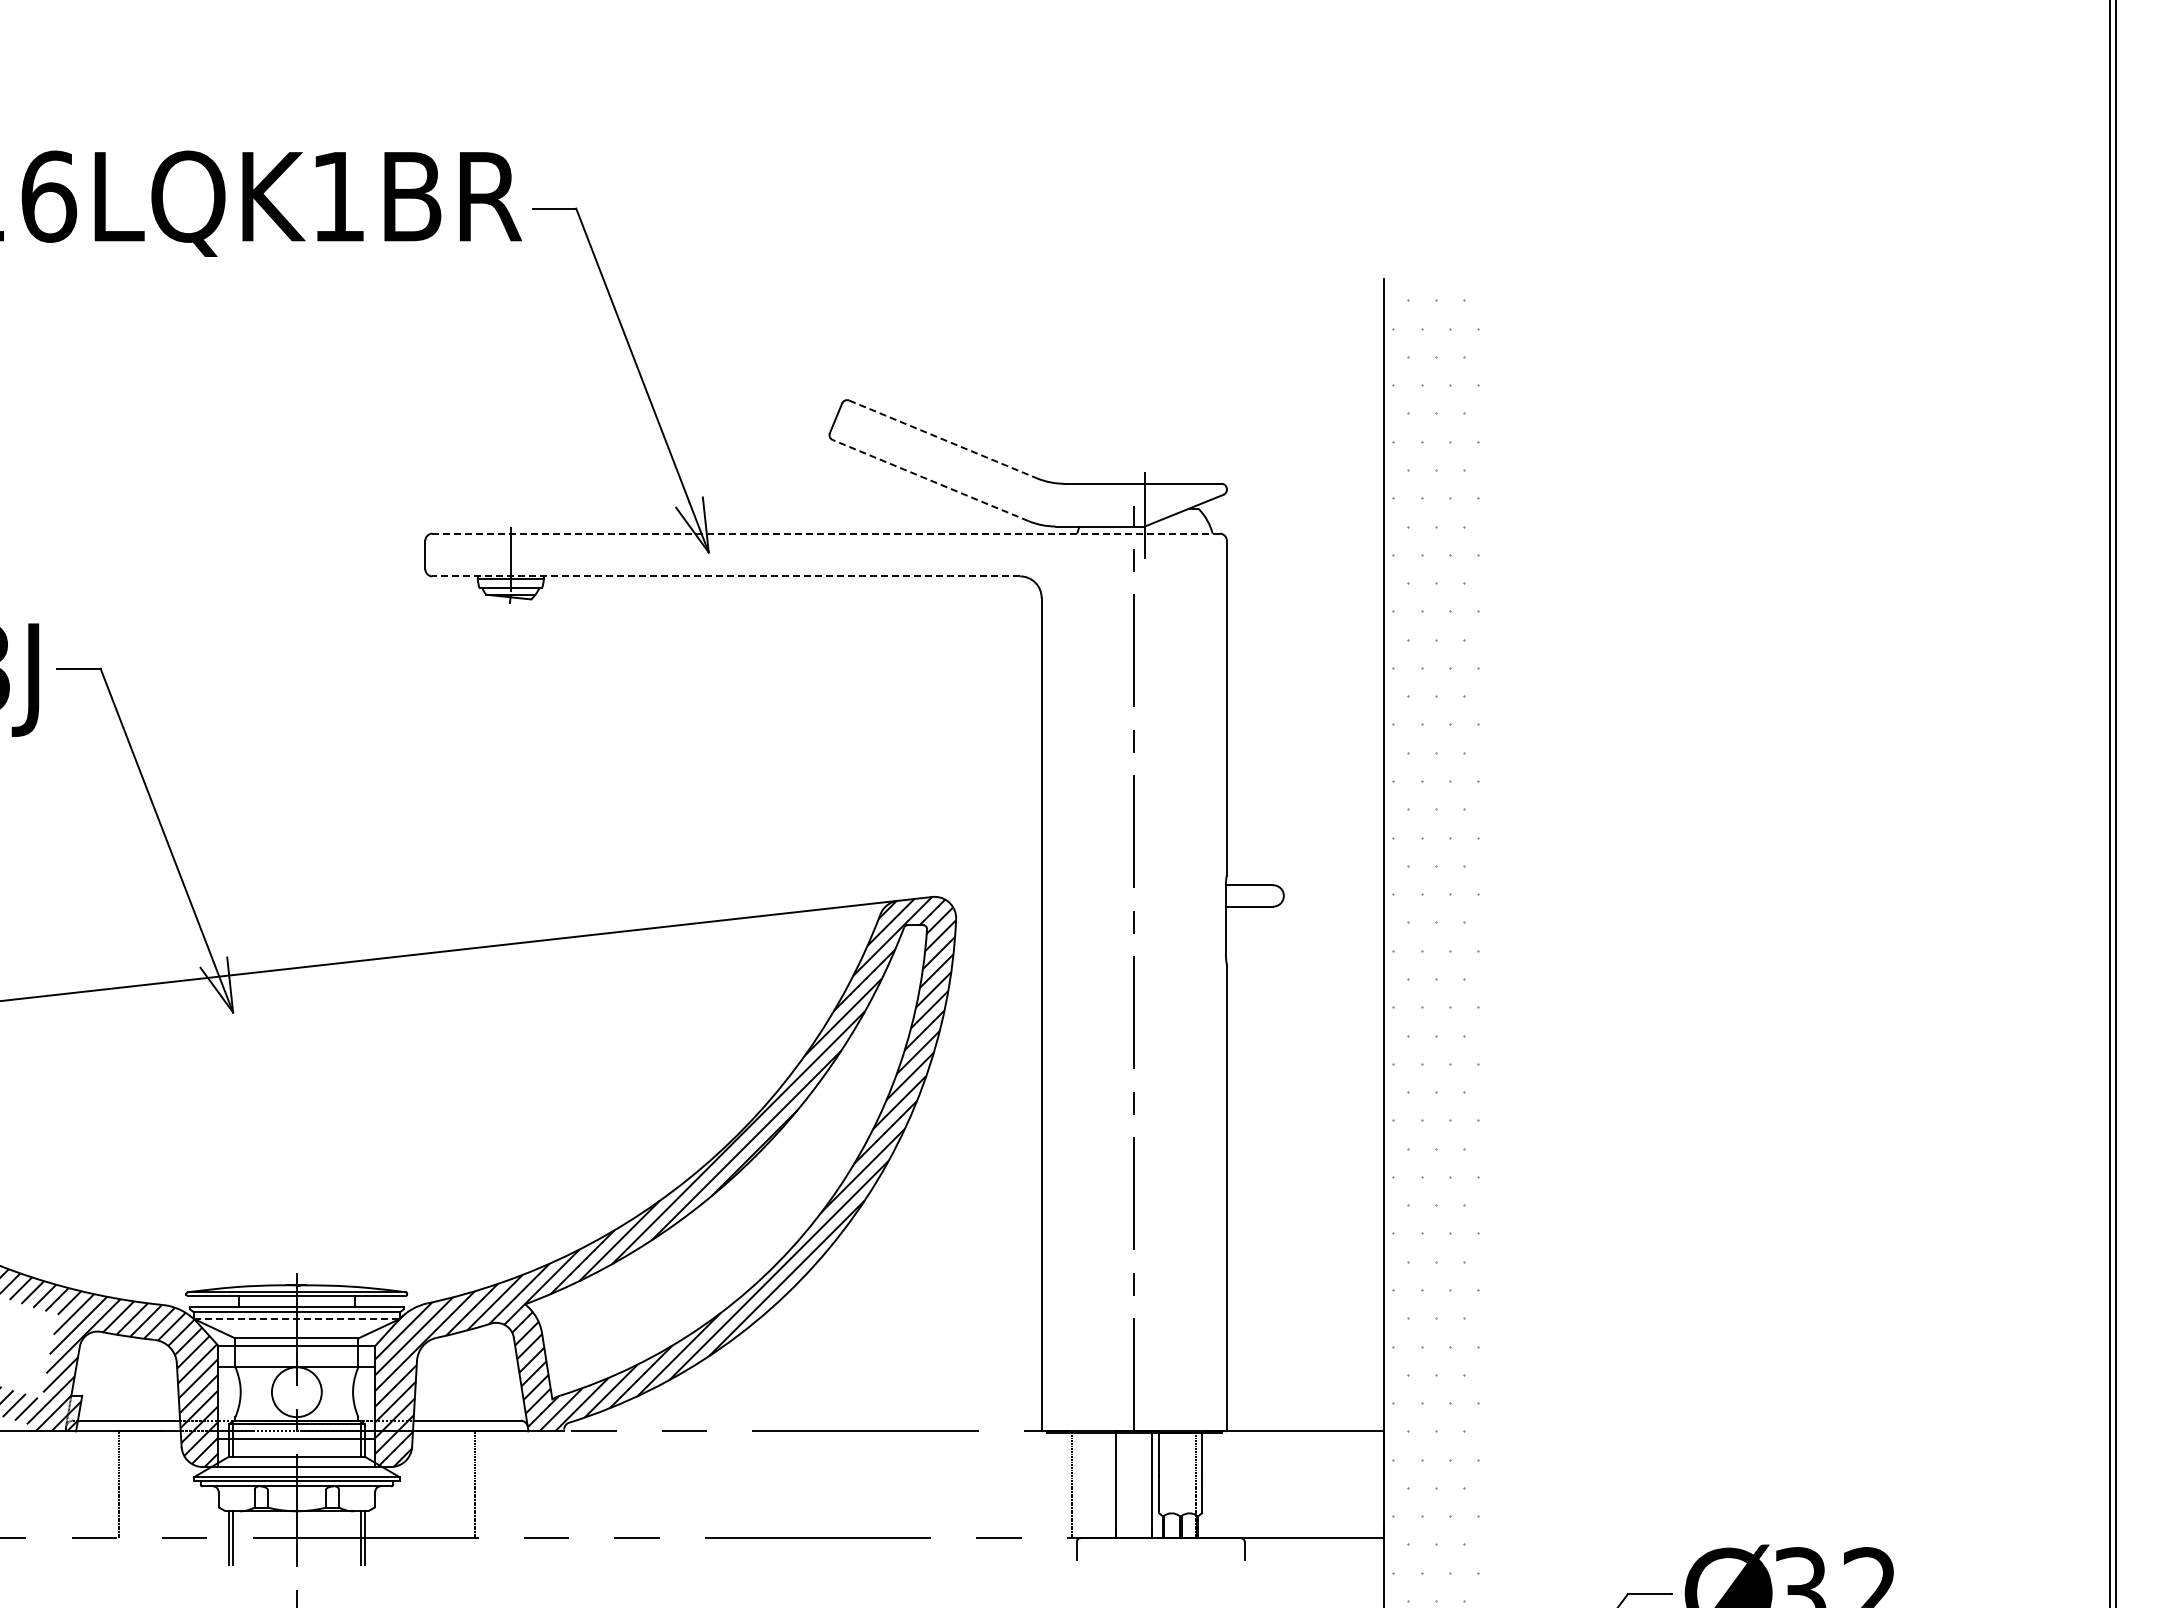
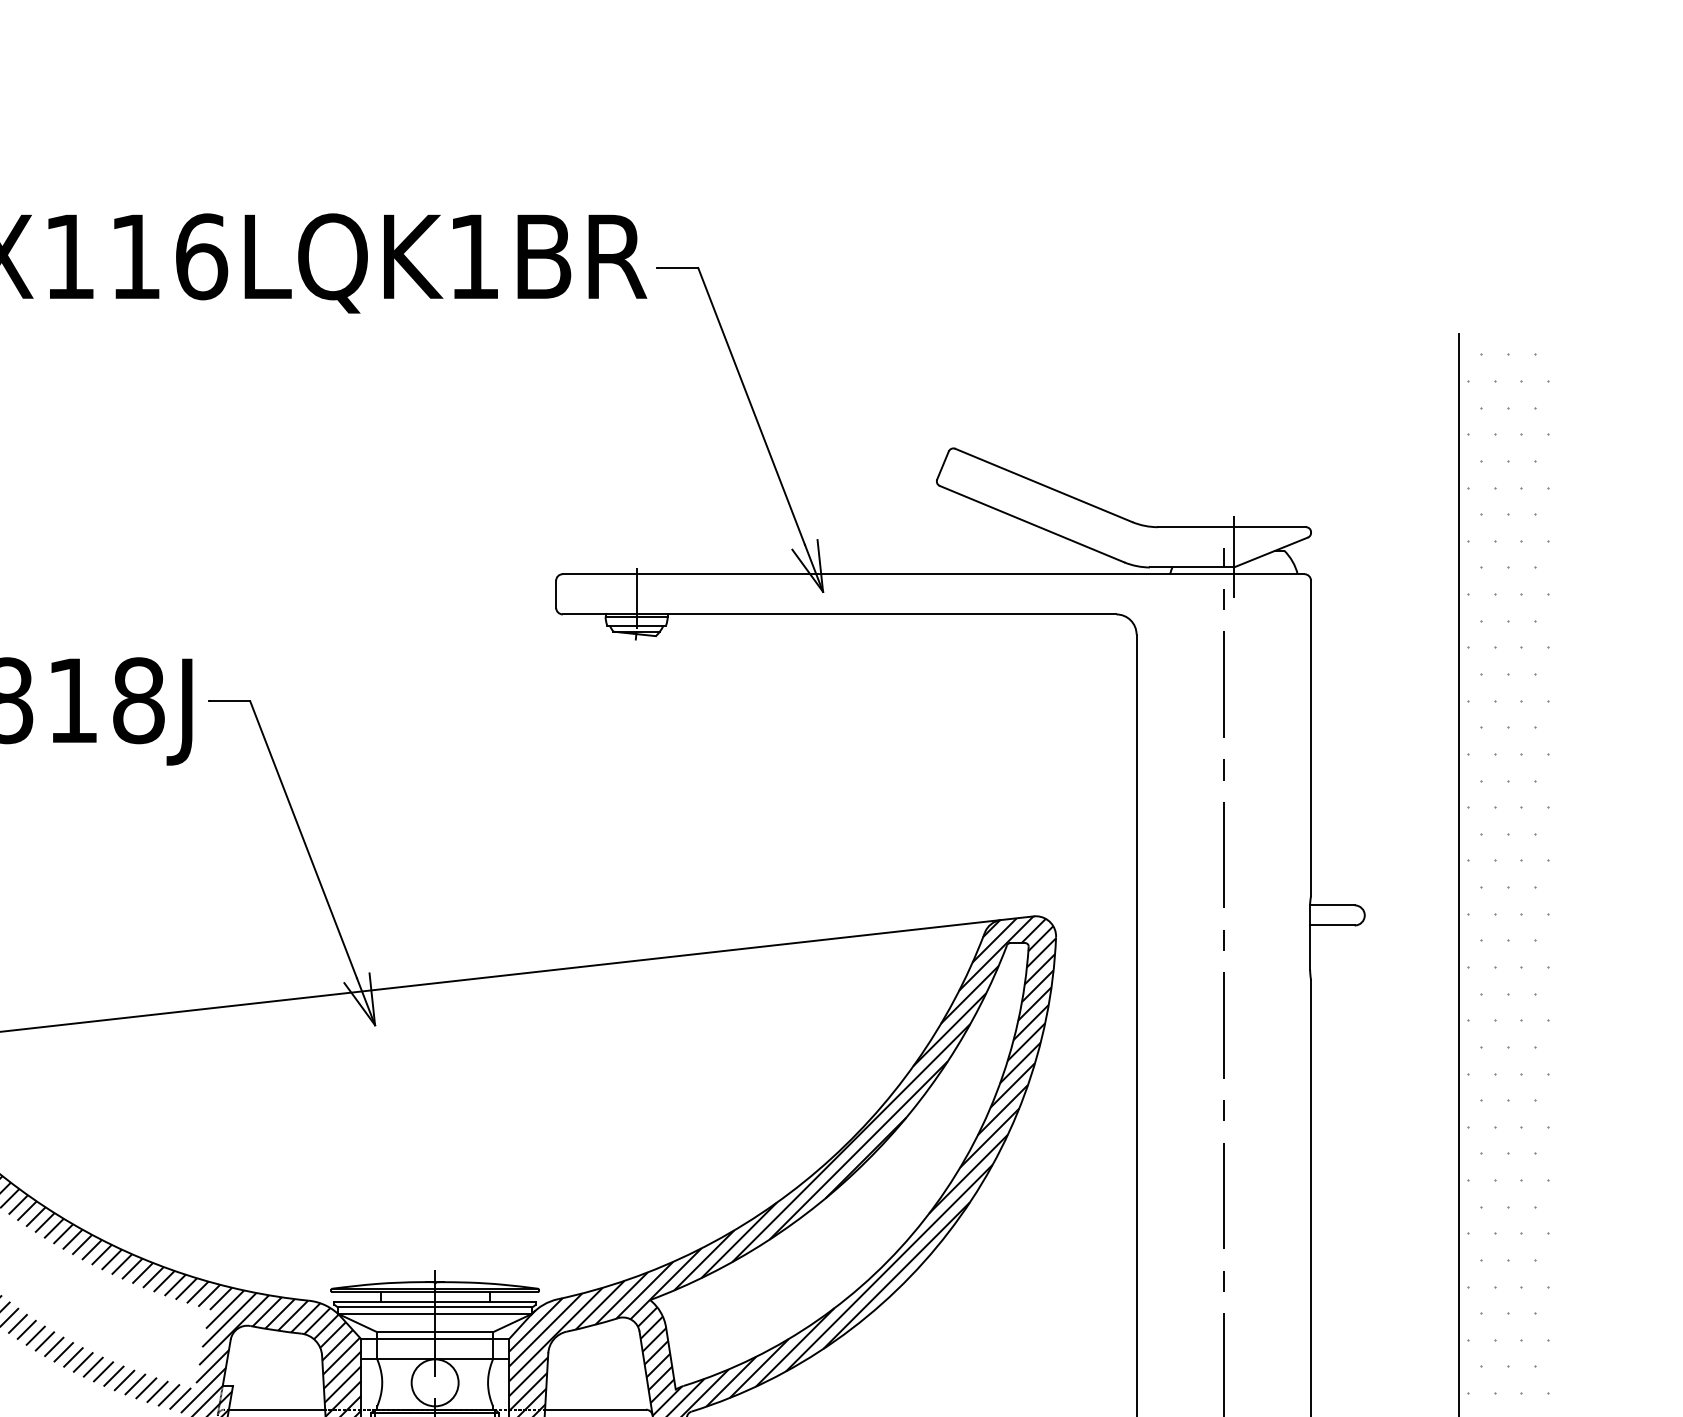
line: (943, 439) -> (1044, 485), dashed -> solid
line: (930, 480) -> (1031, 524), dashed -> solid
line: (826, 533) -> (933, 574), dashed -> solid
line: (726, 576) -> (839, 614), dashed -> solid
line: (297, 1318) -> (435, 1313), dashed -> solid

